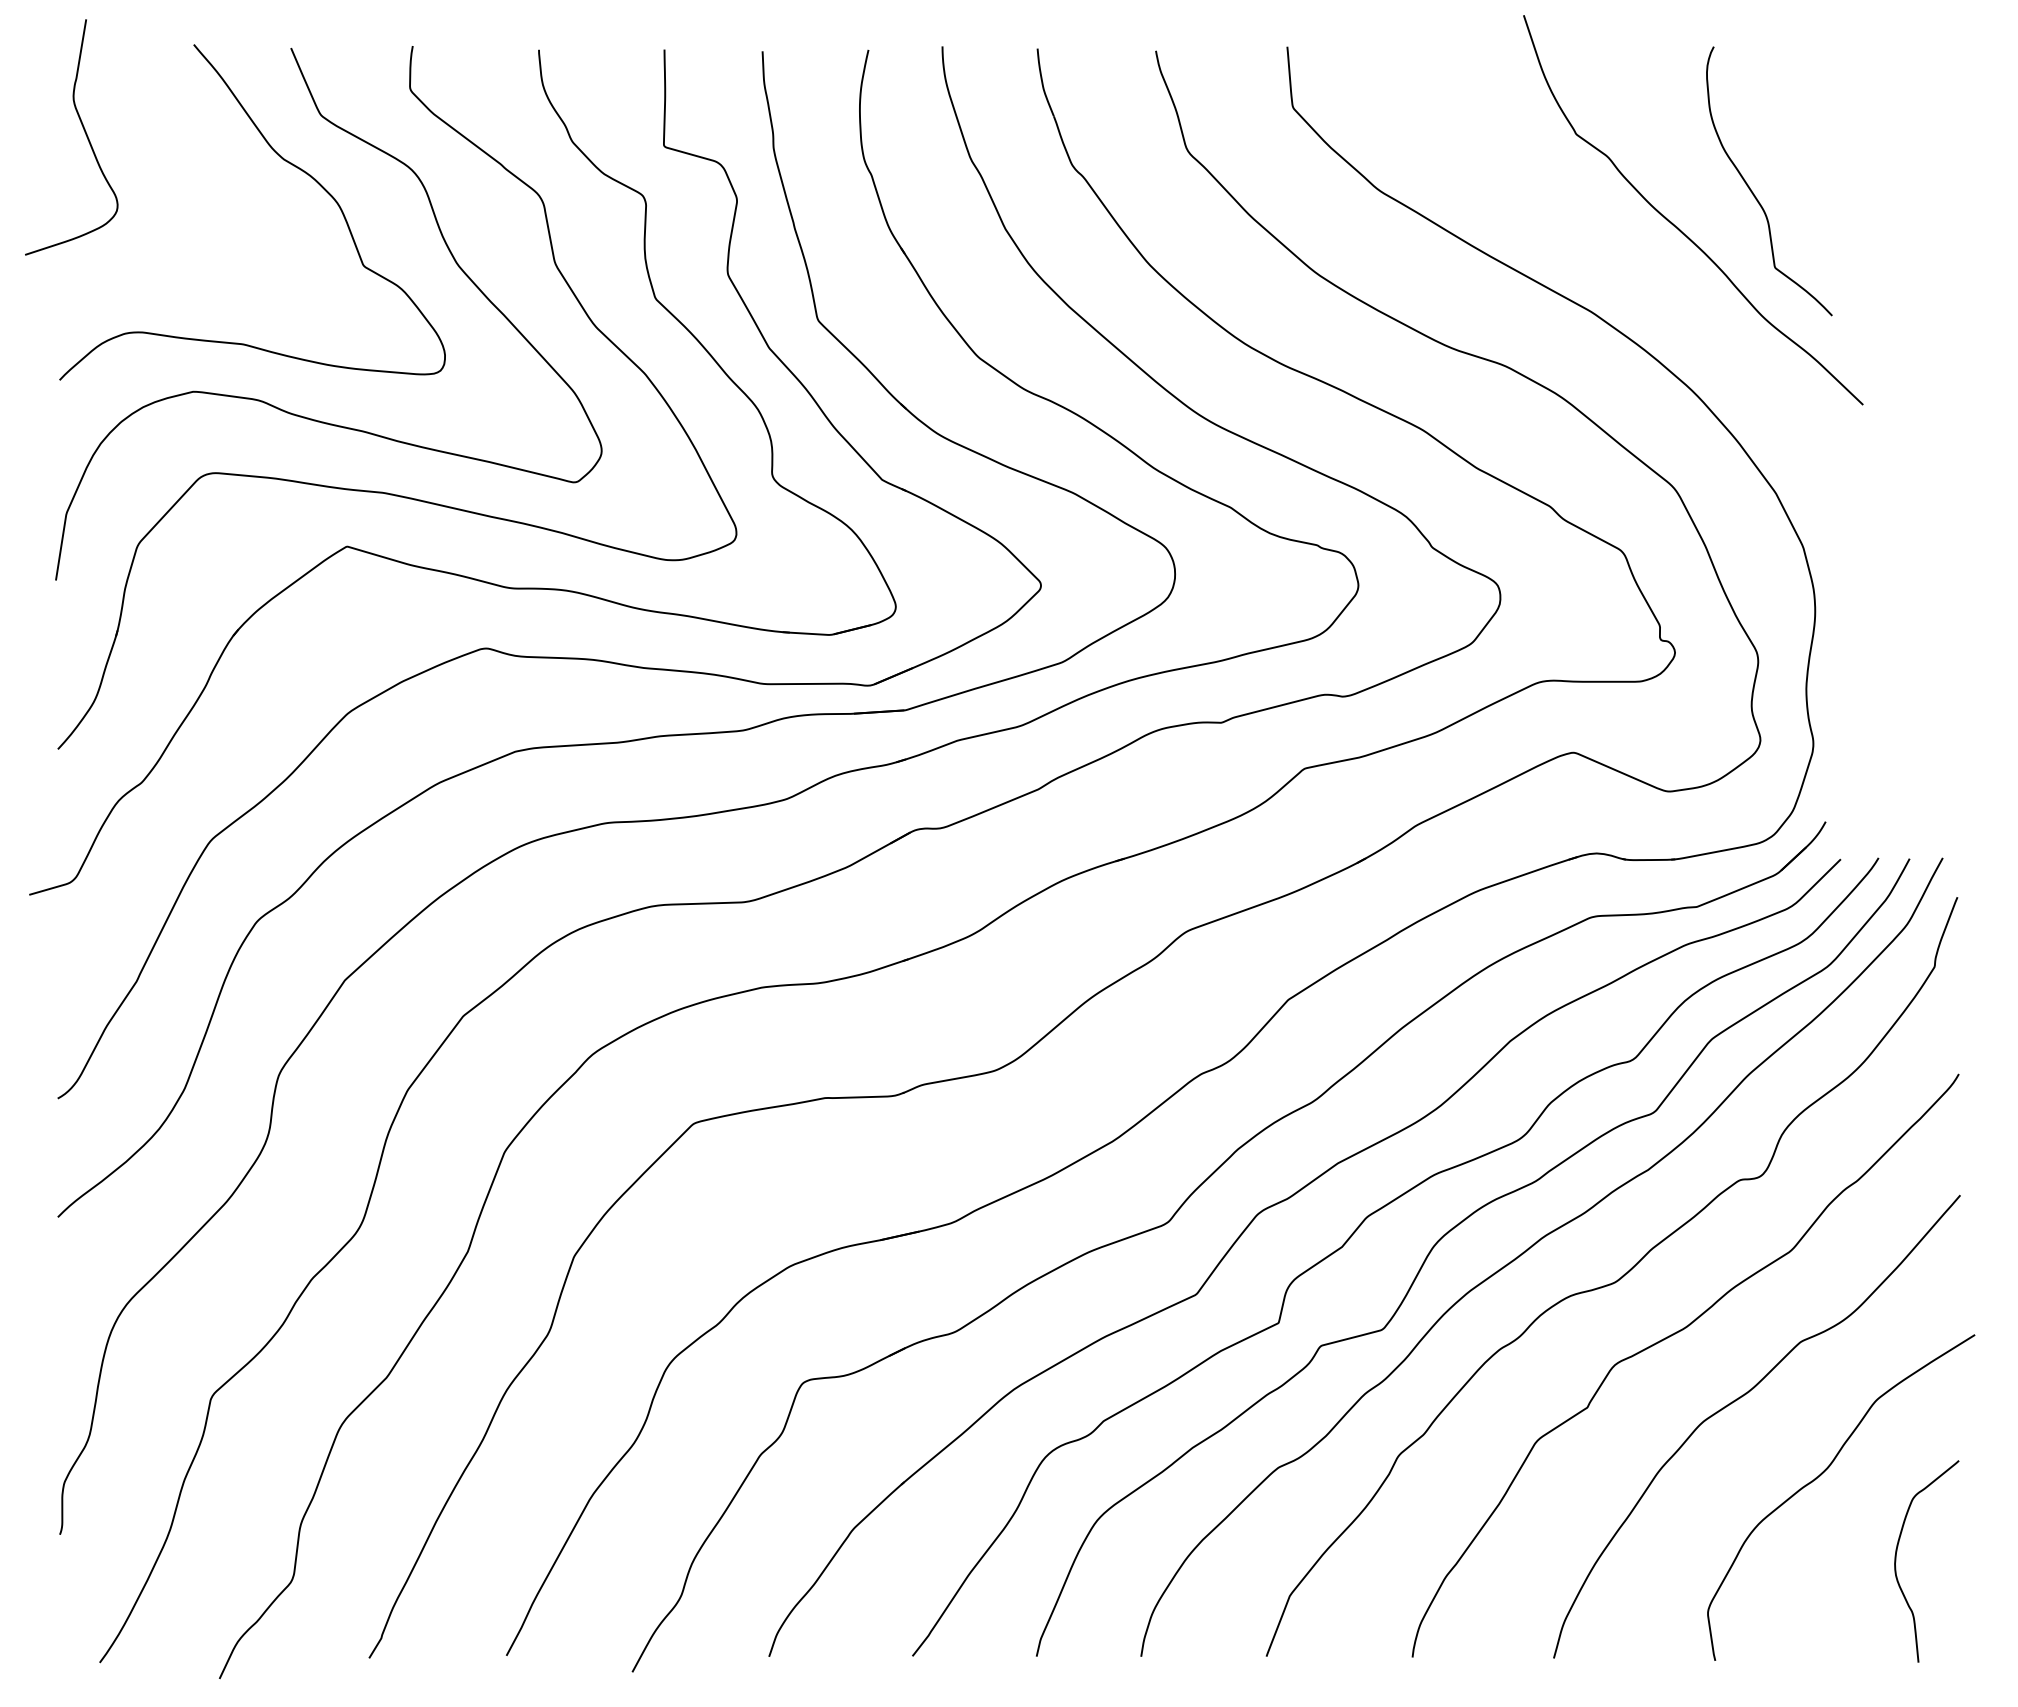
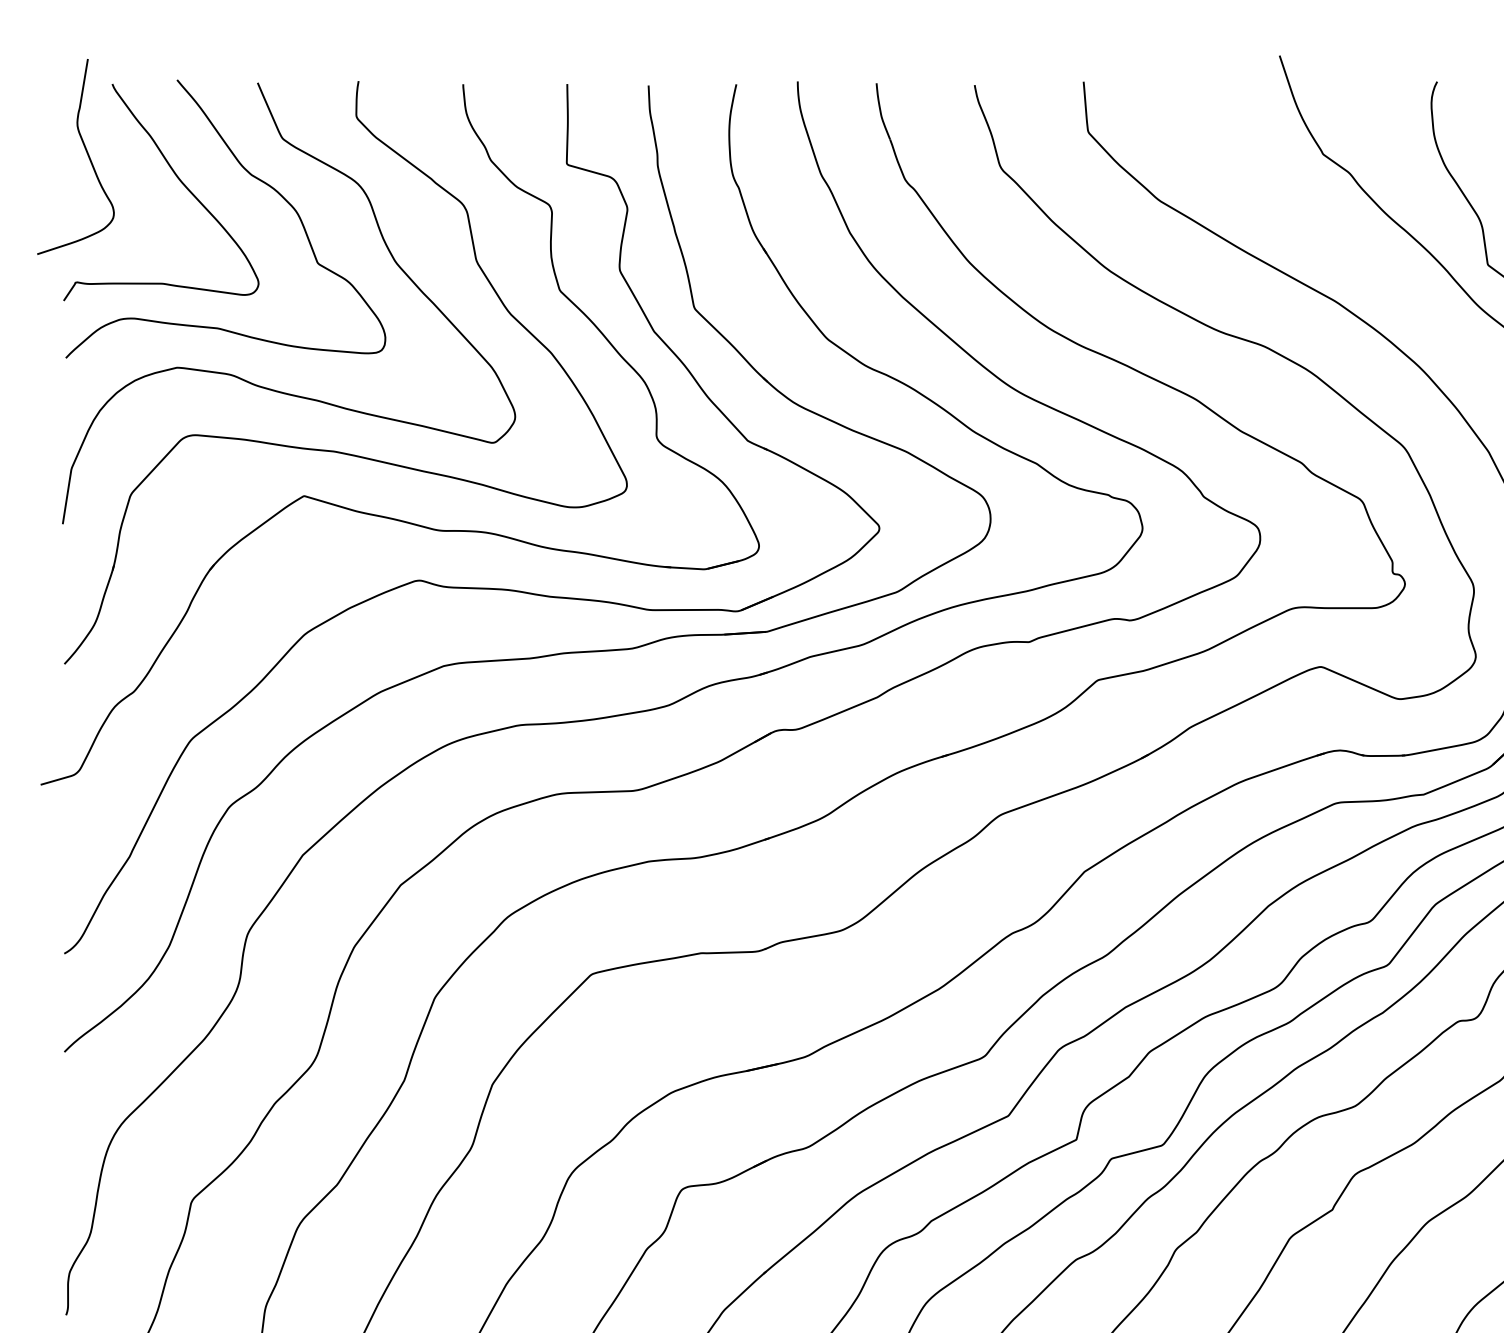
curve: (193, 162) -> (176, 177), added

